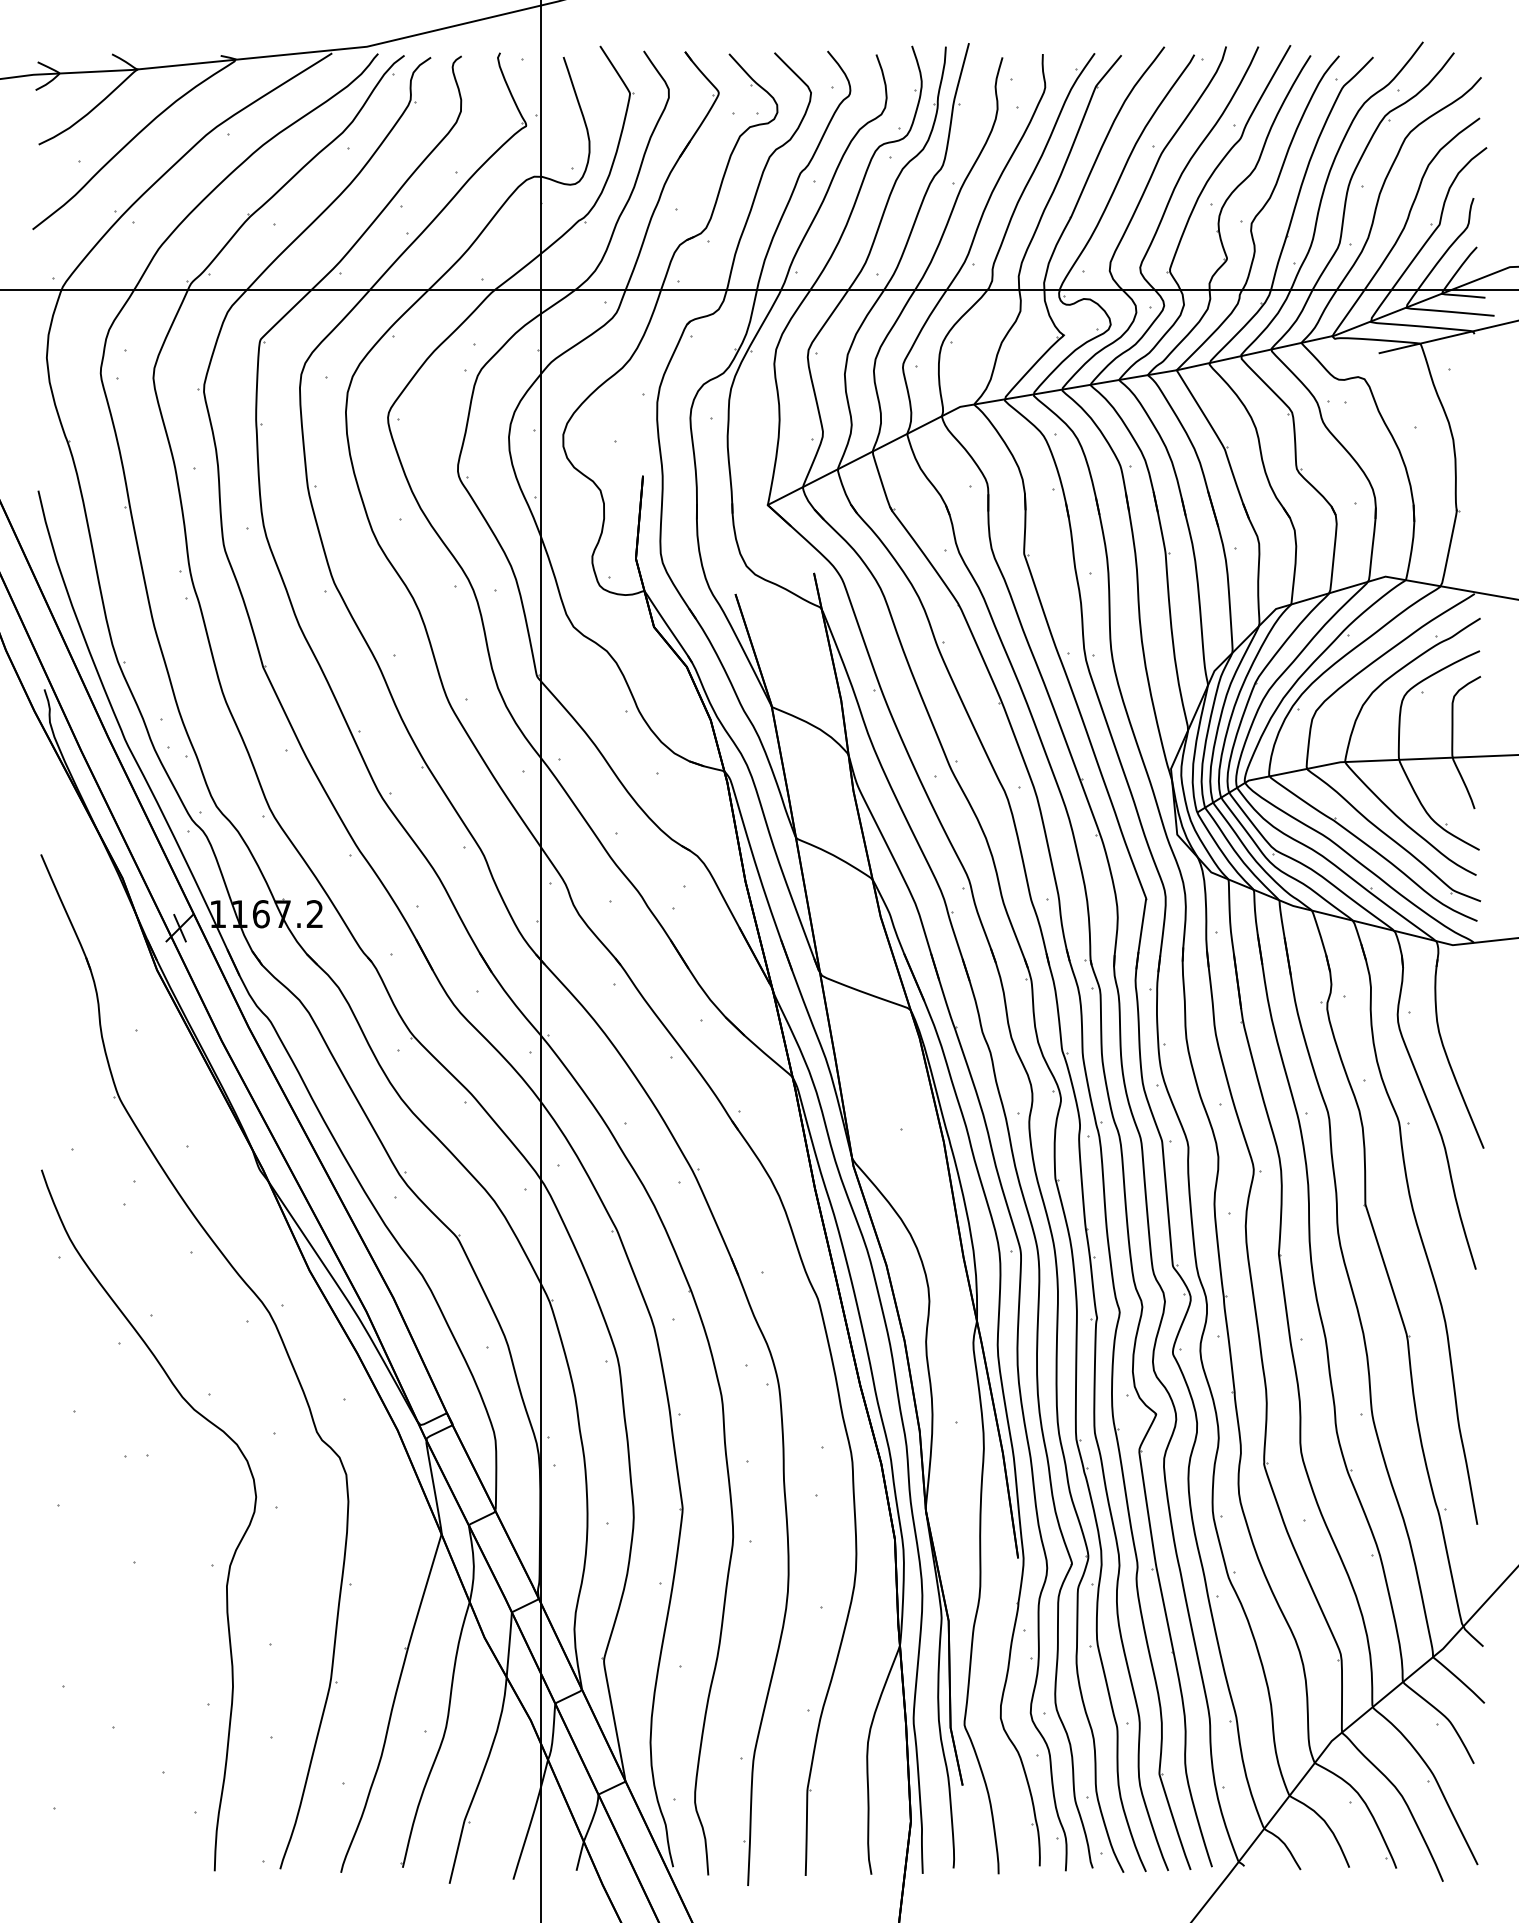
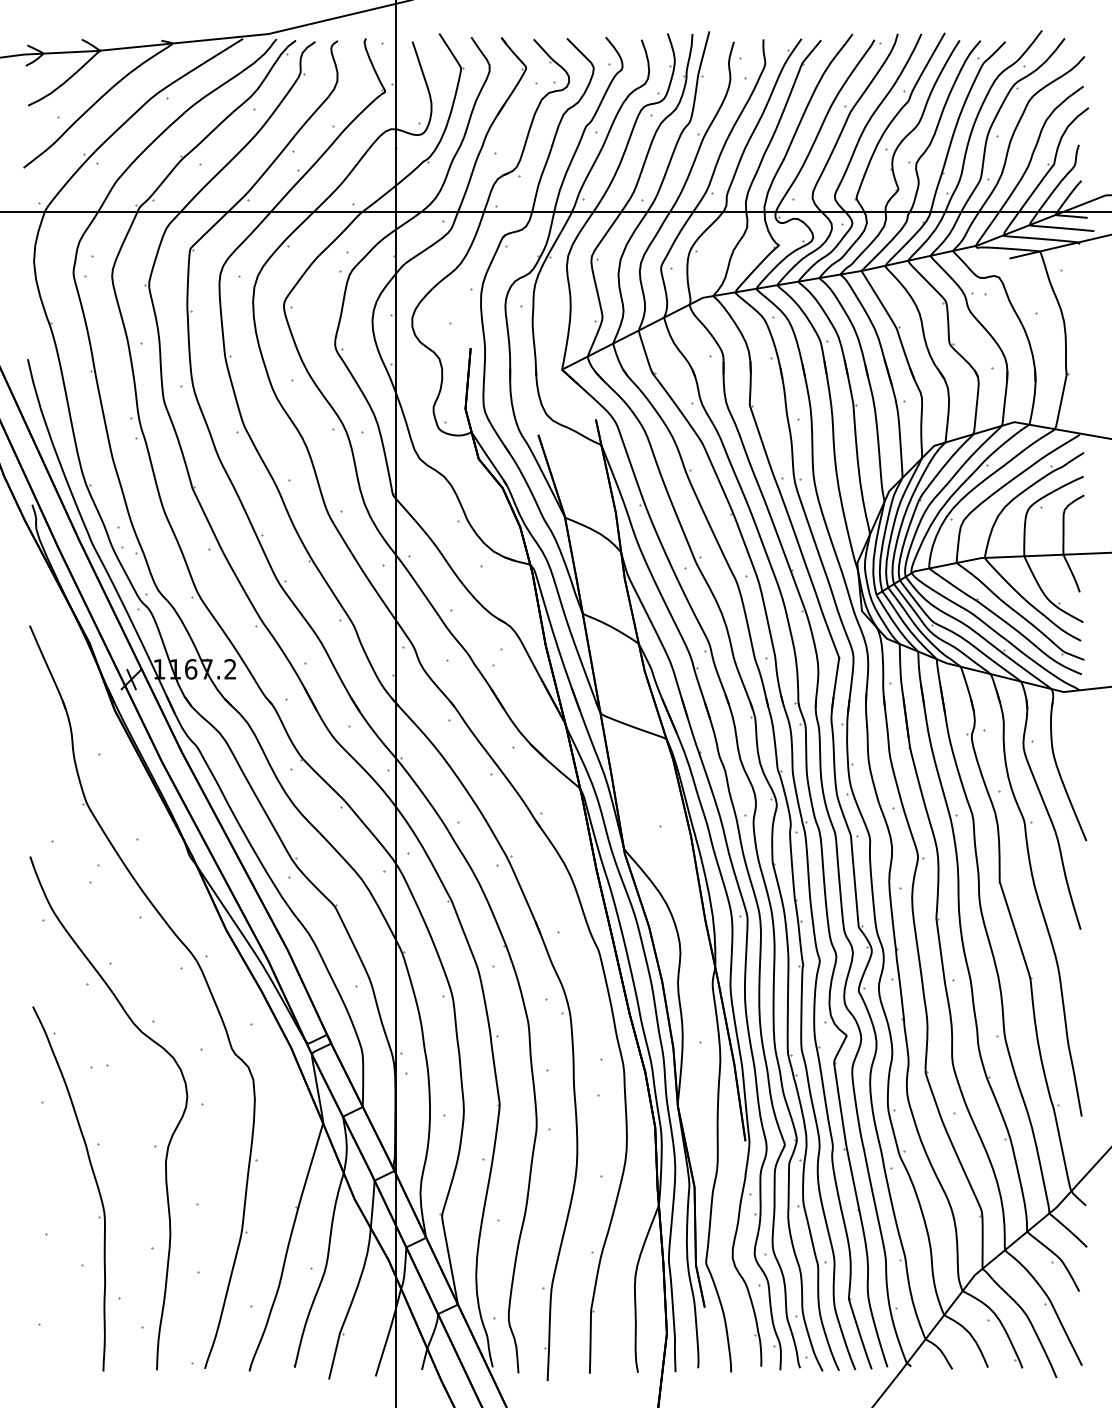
part: (129, 1610) -> (94, 1179), added

